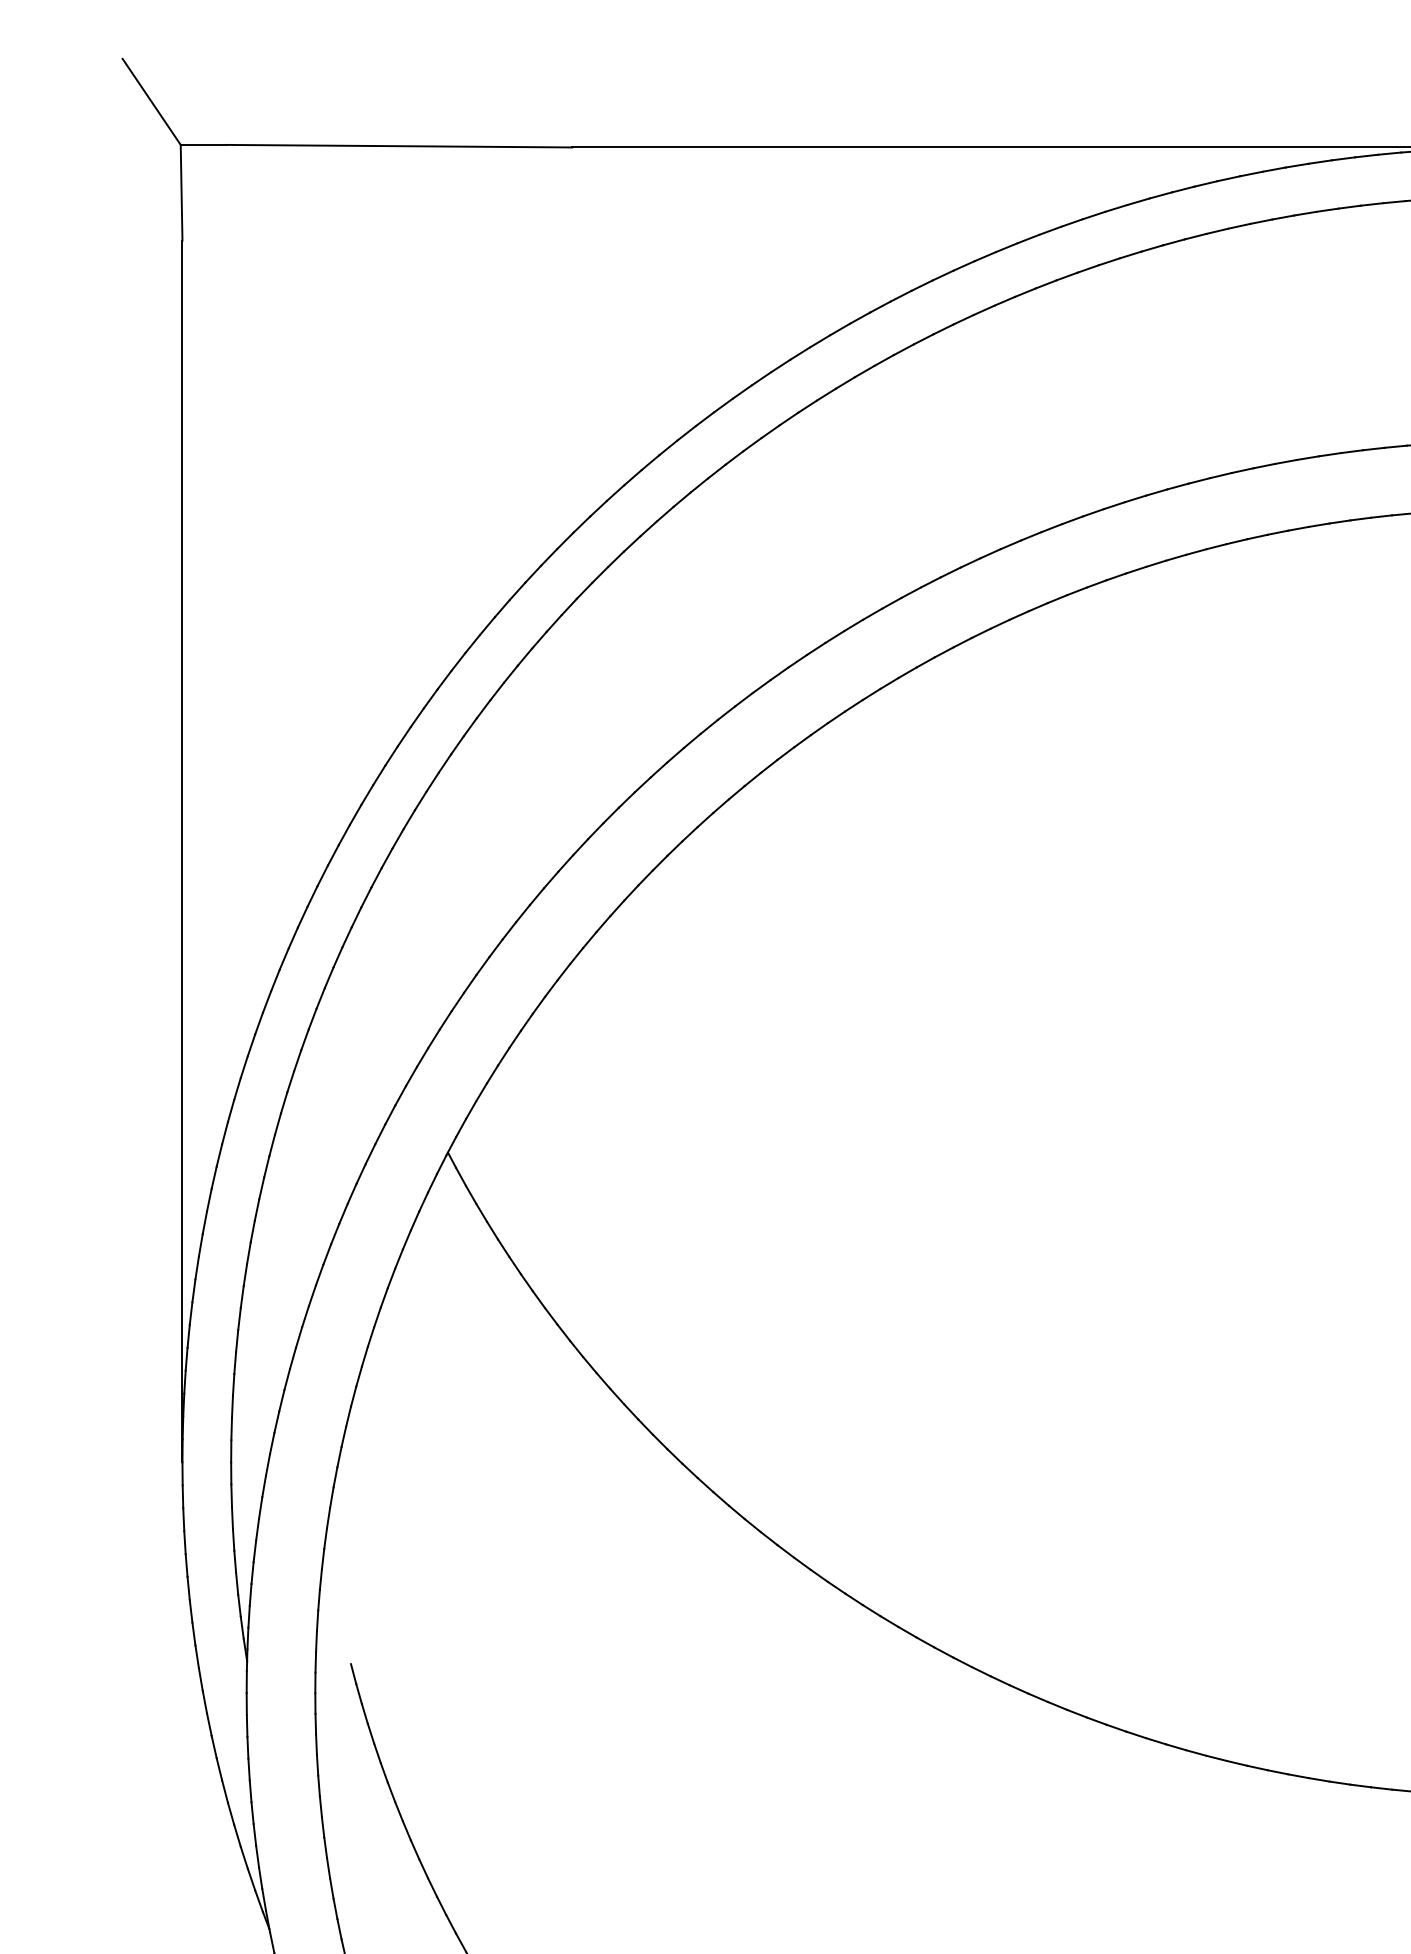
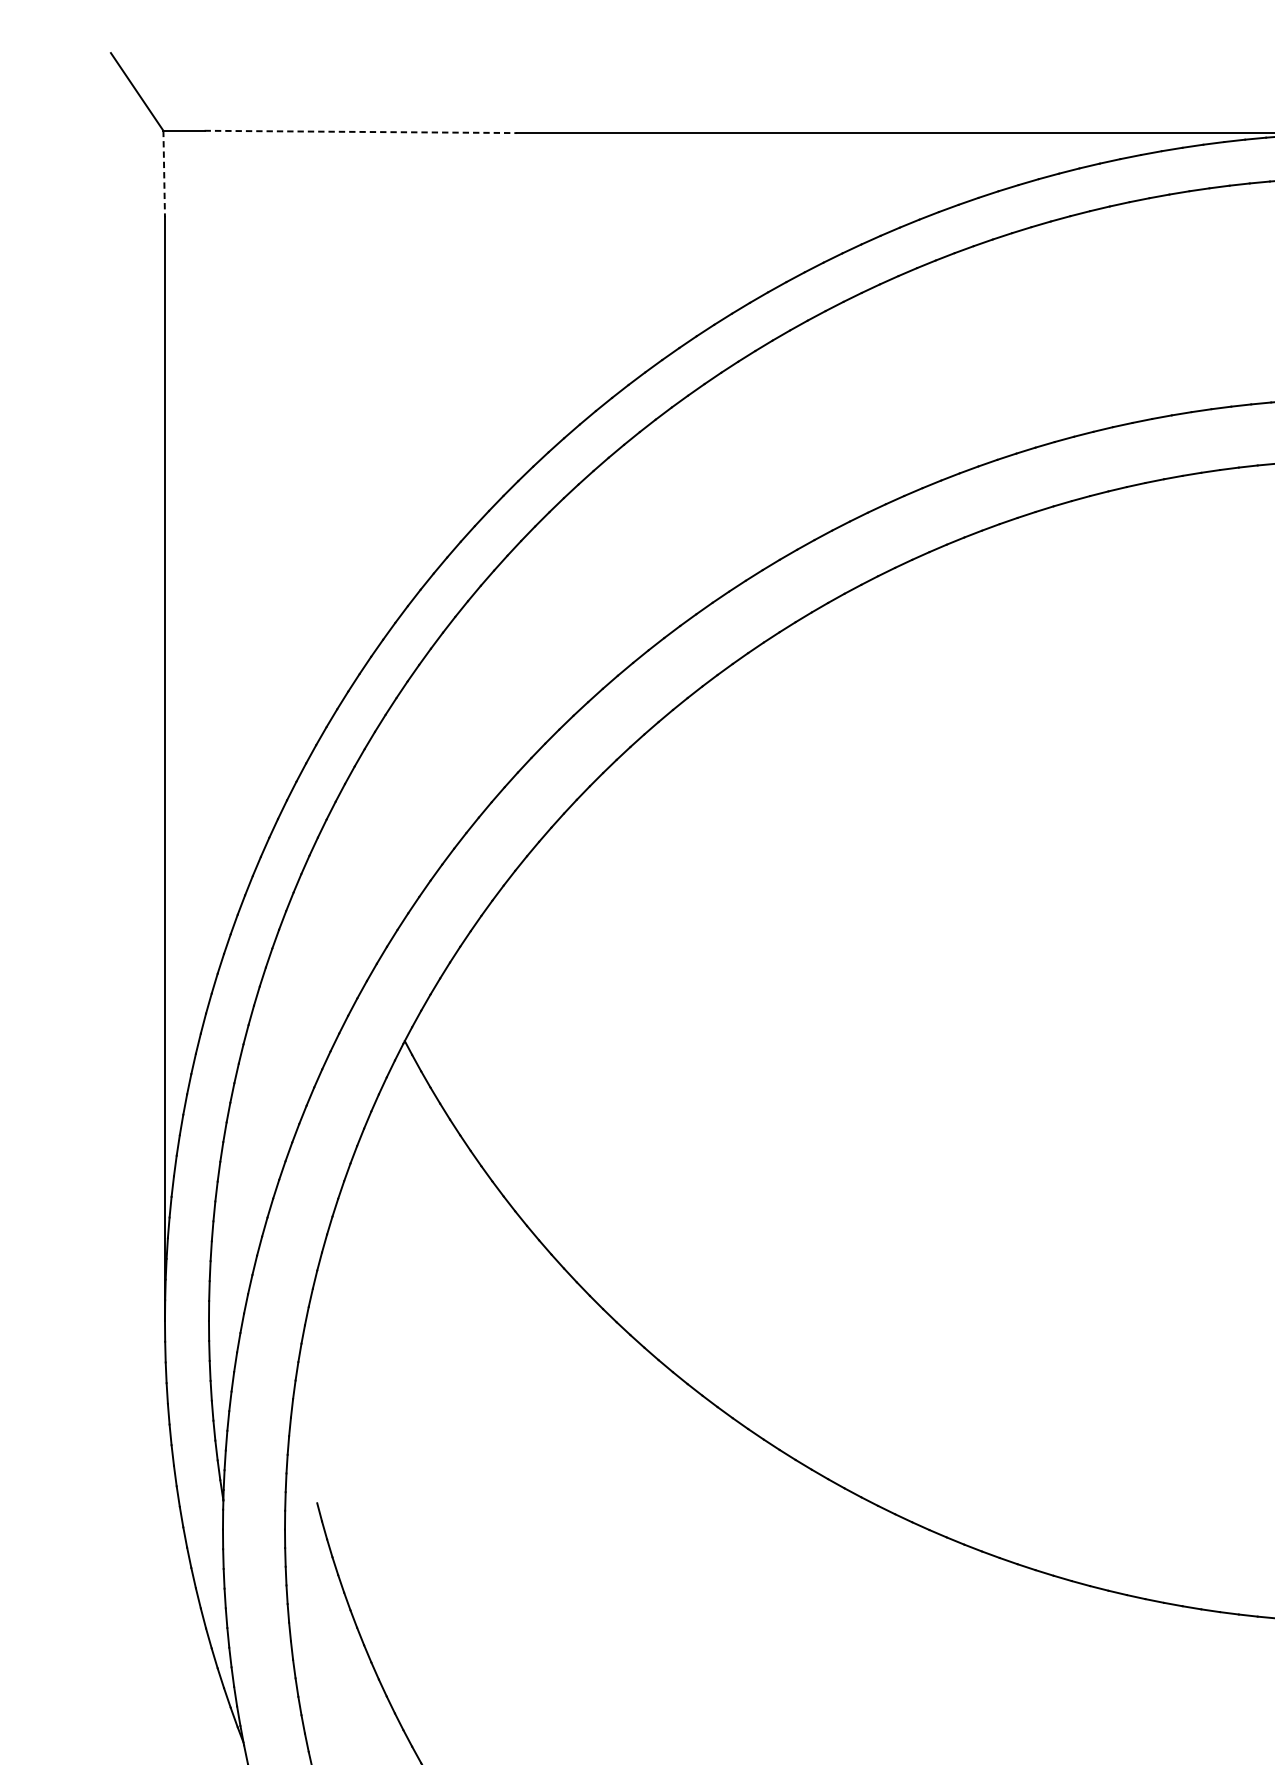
line: (399, 146) -> (361, 132), solid -> dashed
line: (181, 192) -> (164, 173), solid -> dashed

